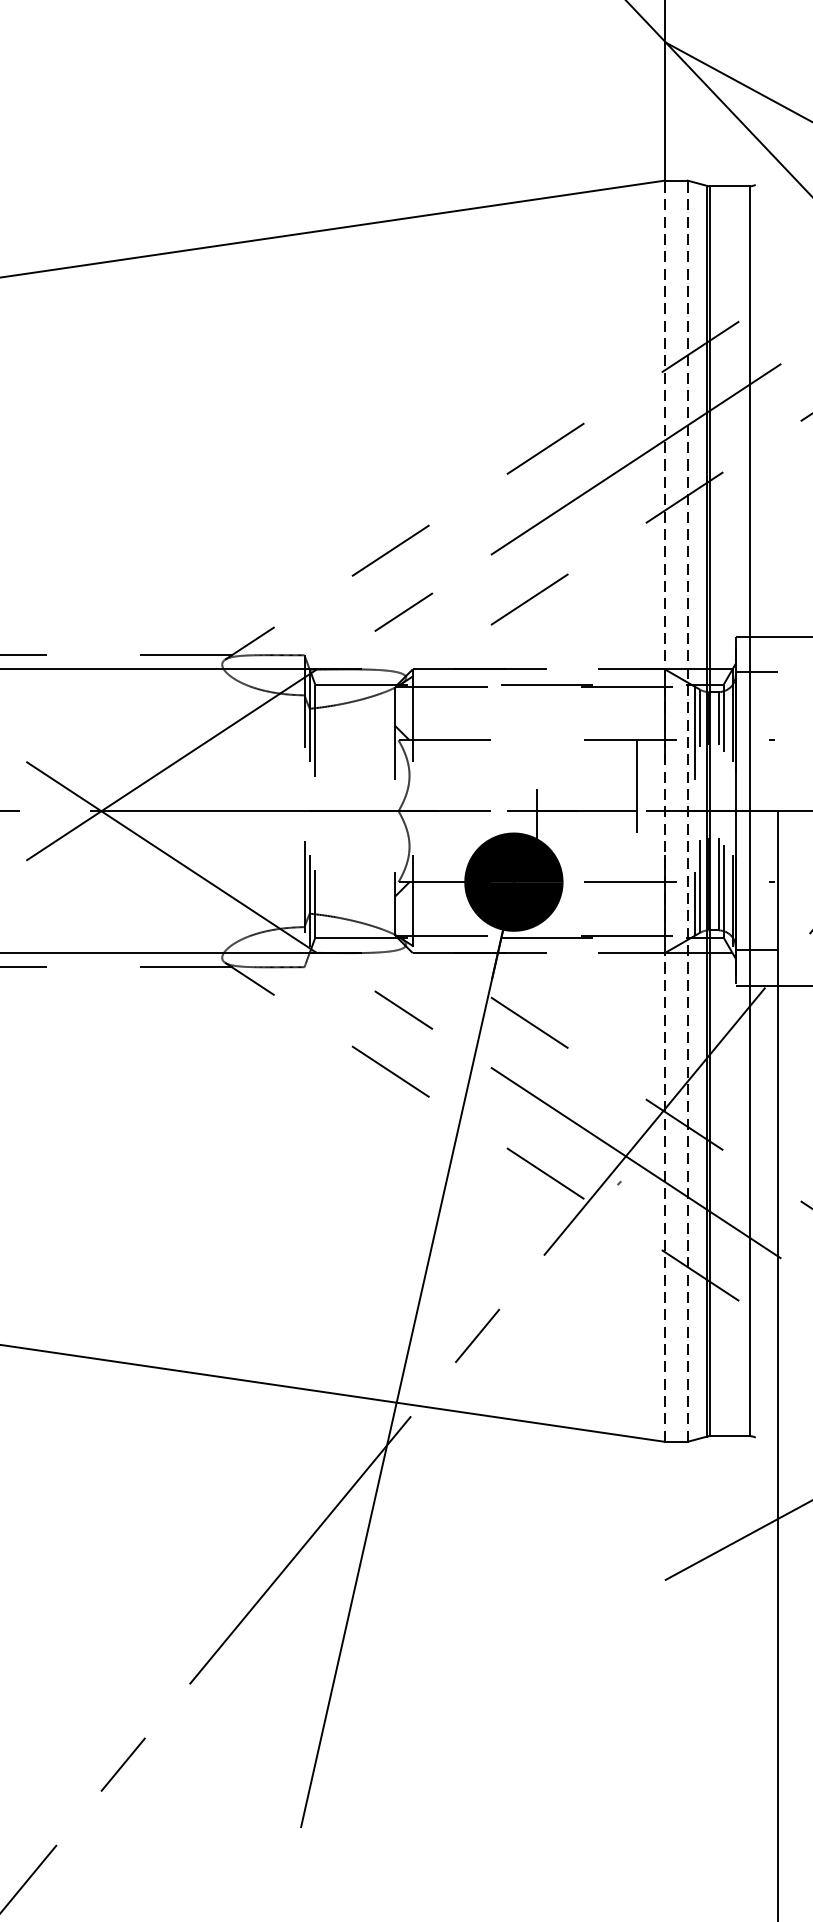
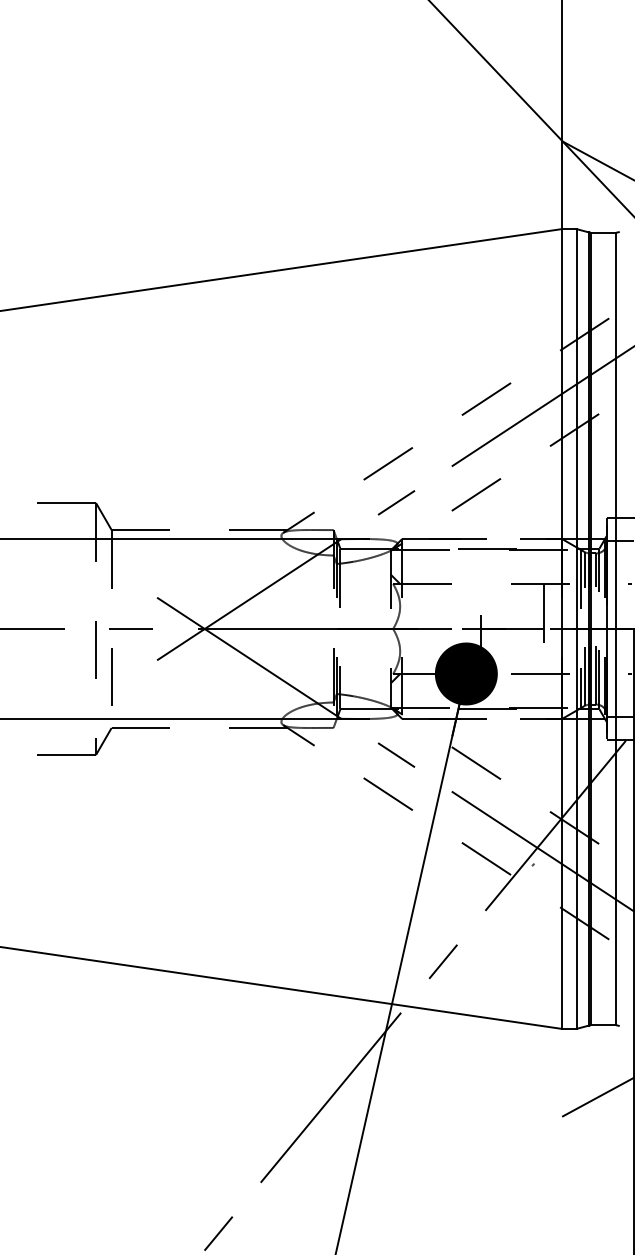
line: (665, 812) -> (562, 629), dashed -> solid
line: (687, 812) -> (576, 629), dashed -> solid

